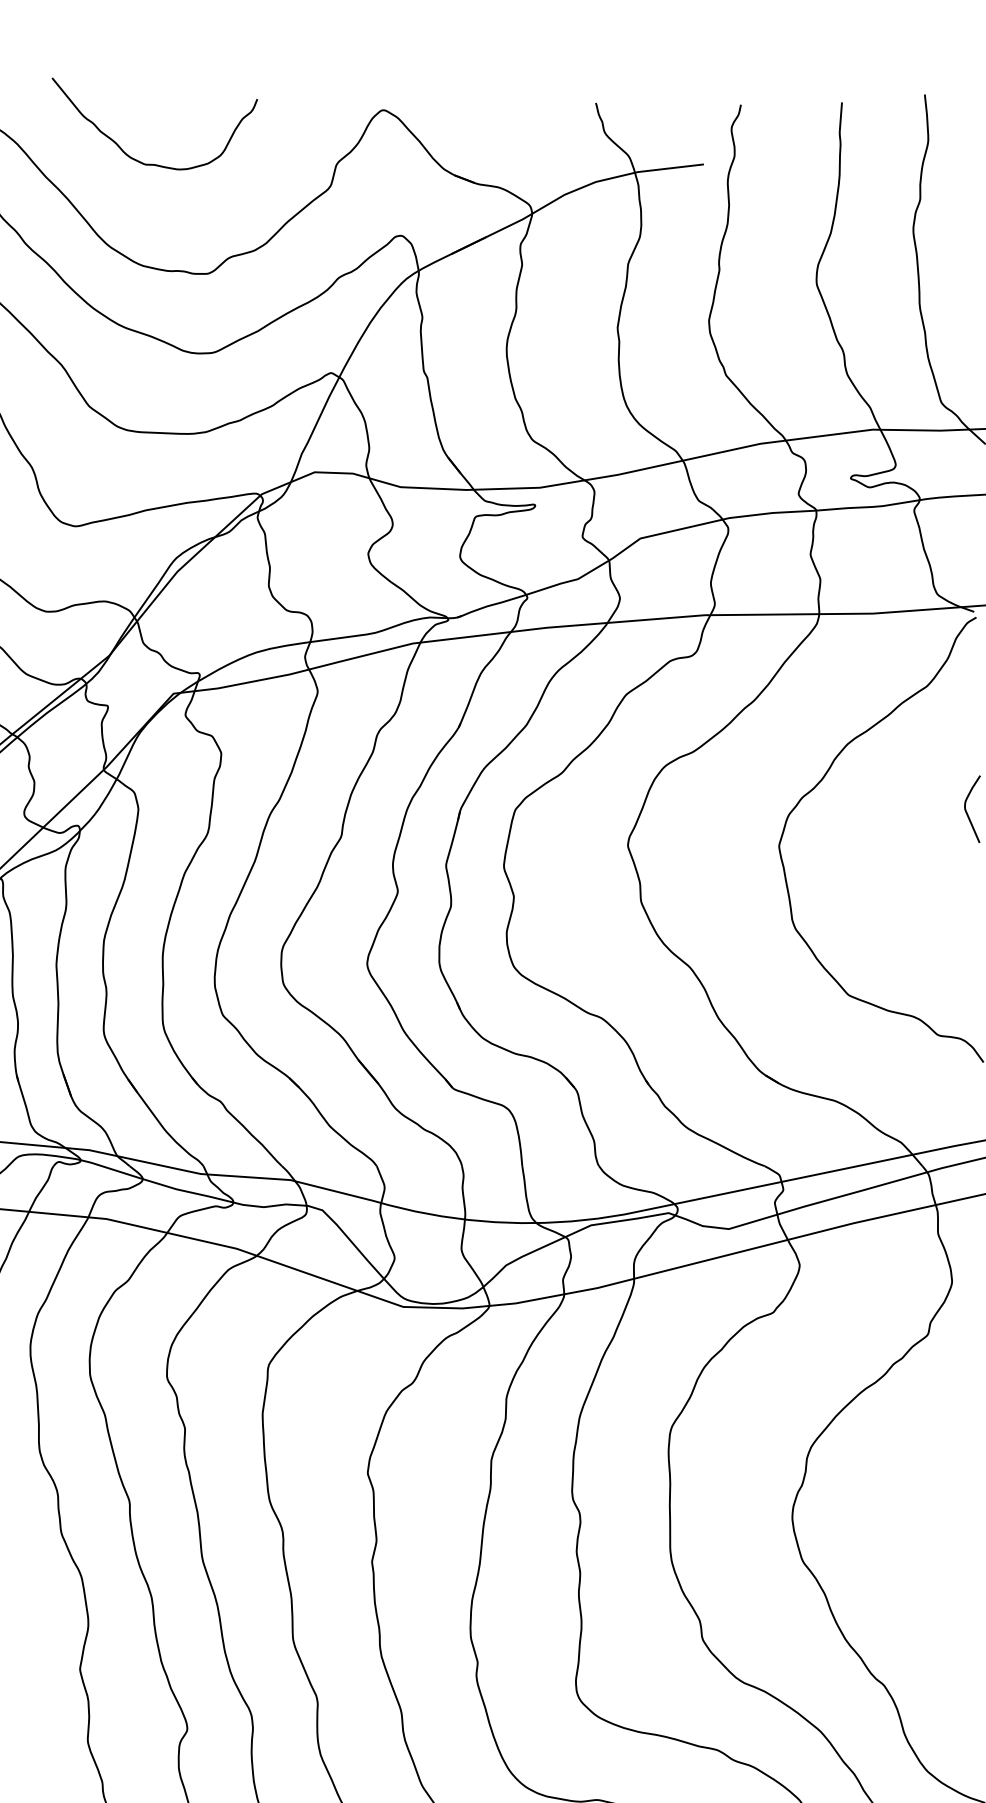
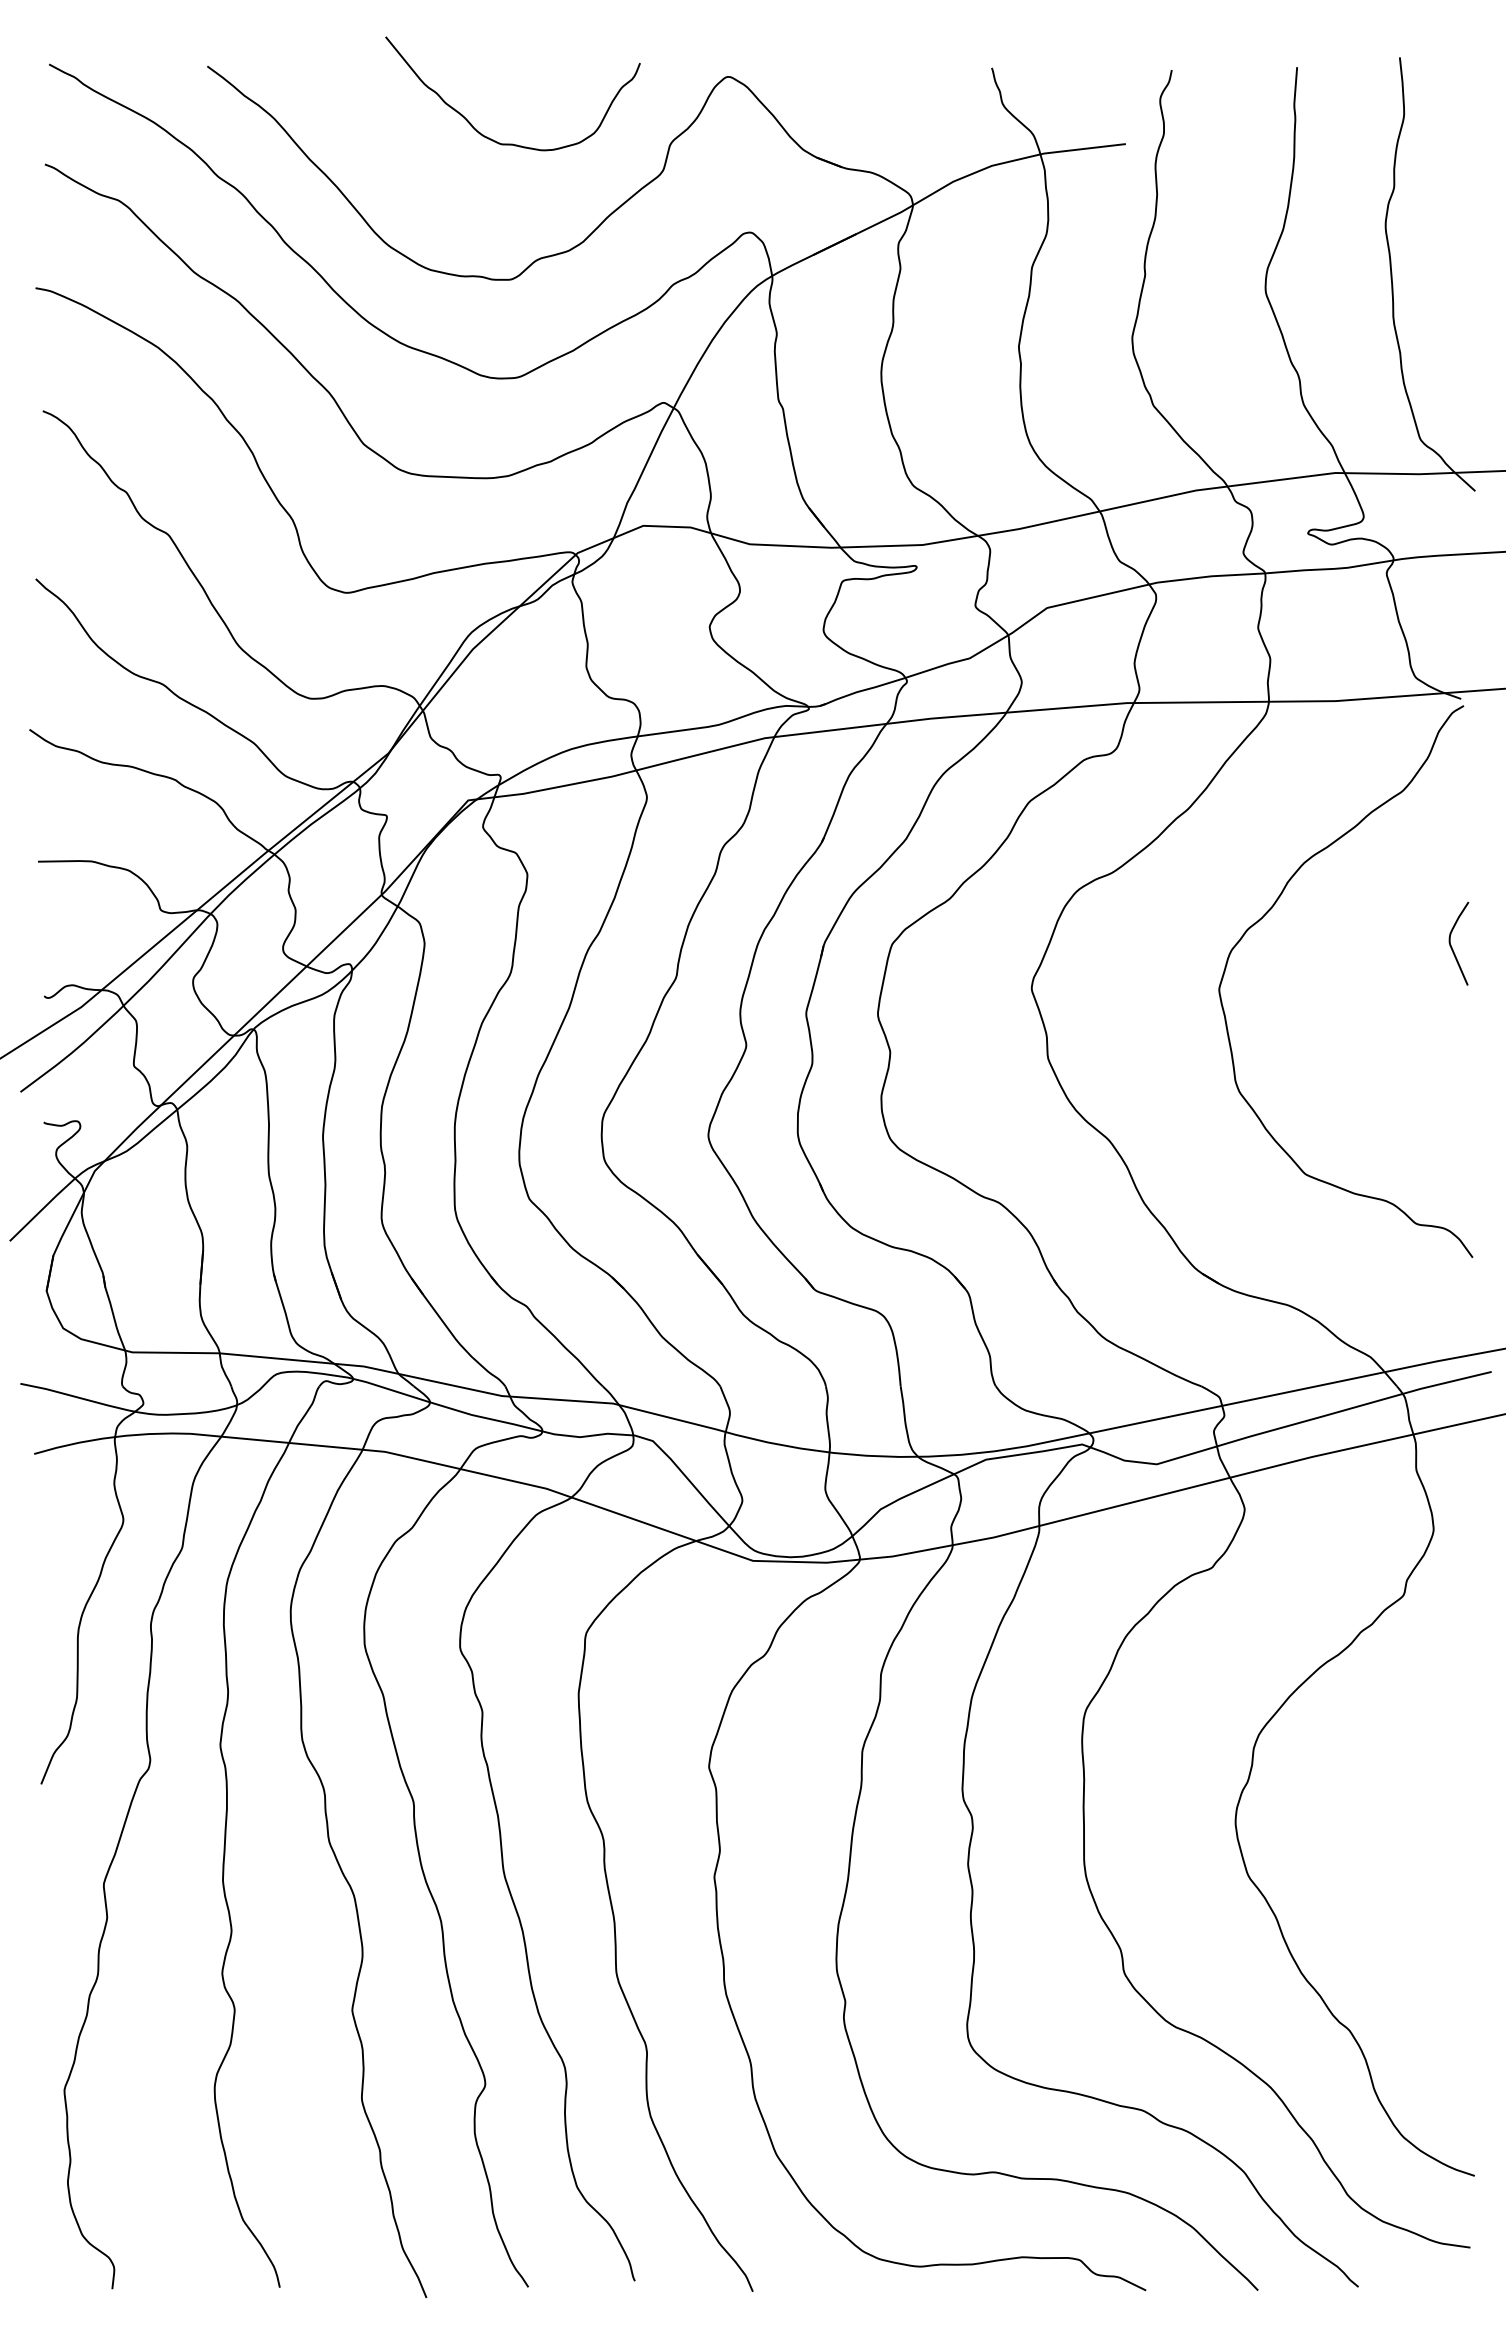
curve: (135, 159) -> (489, 137), moved

